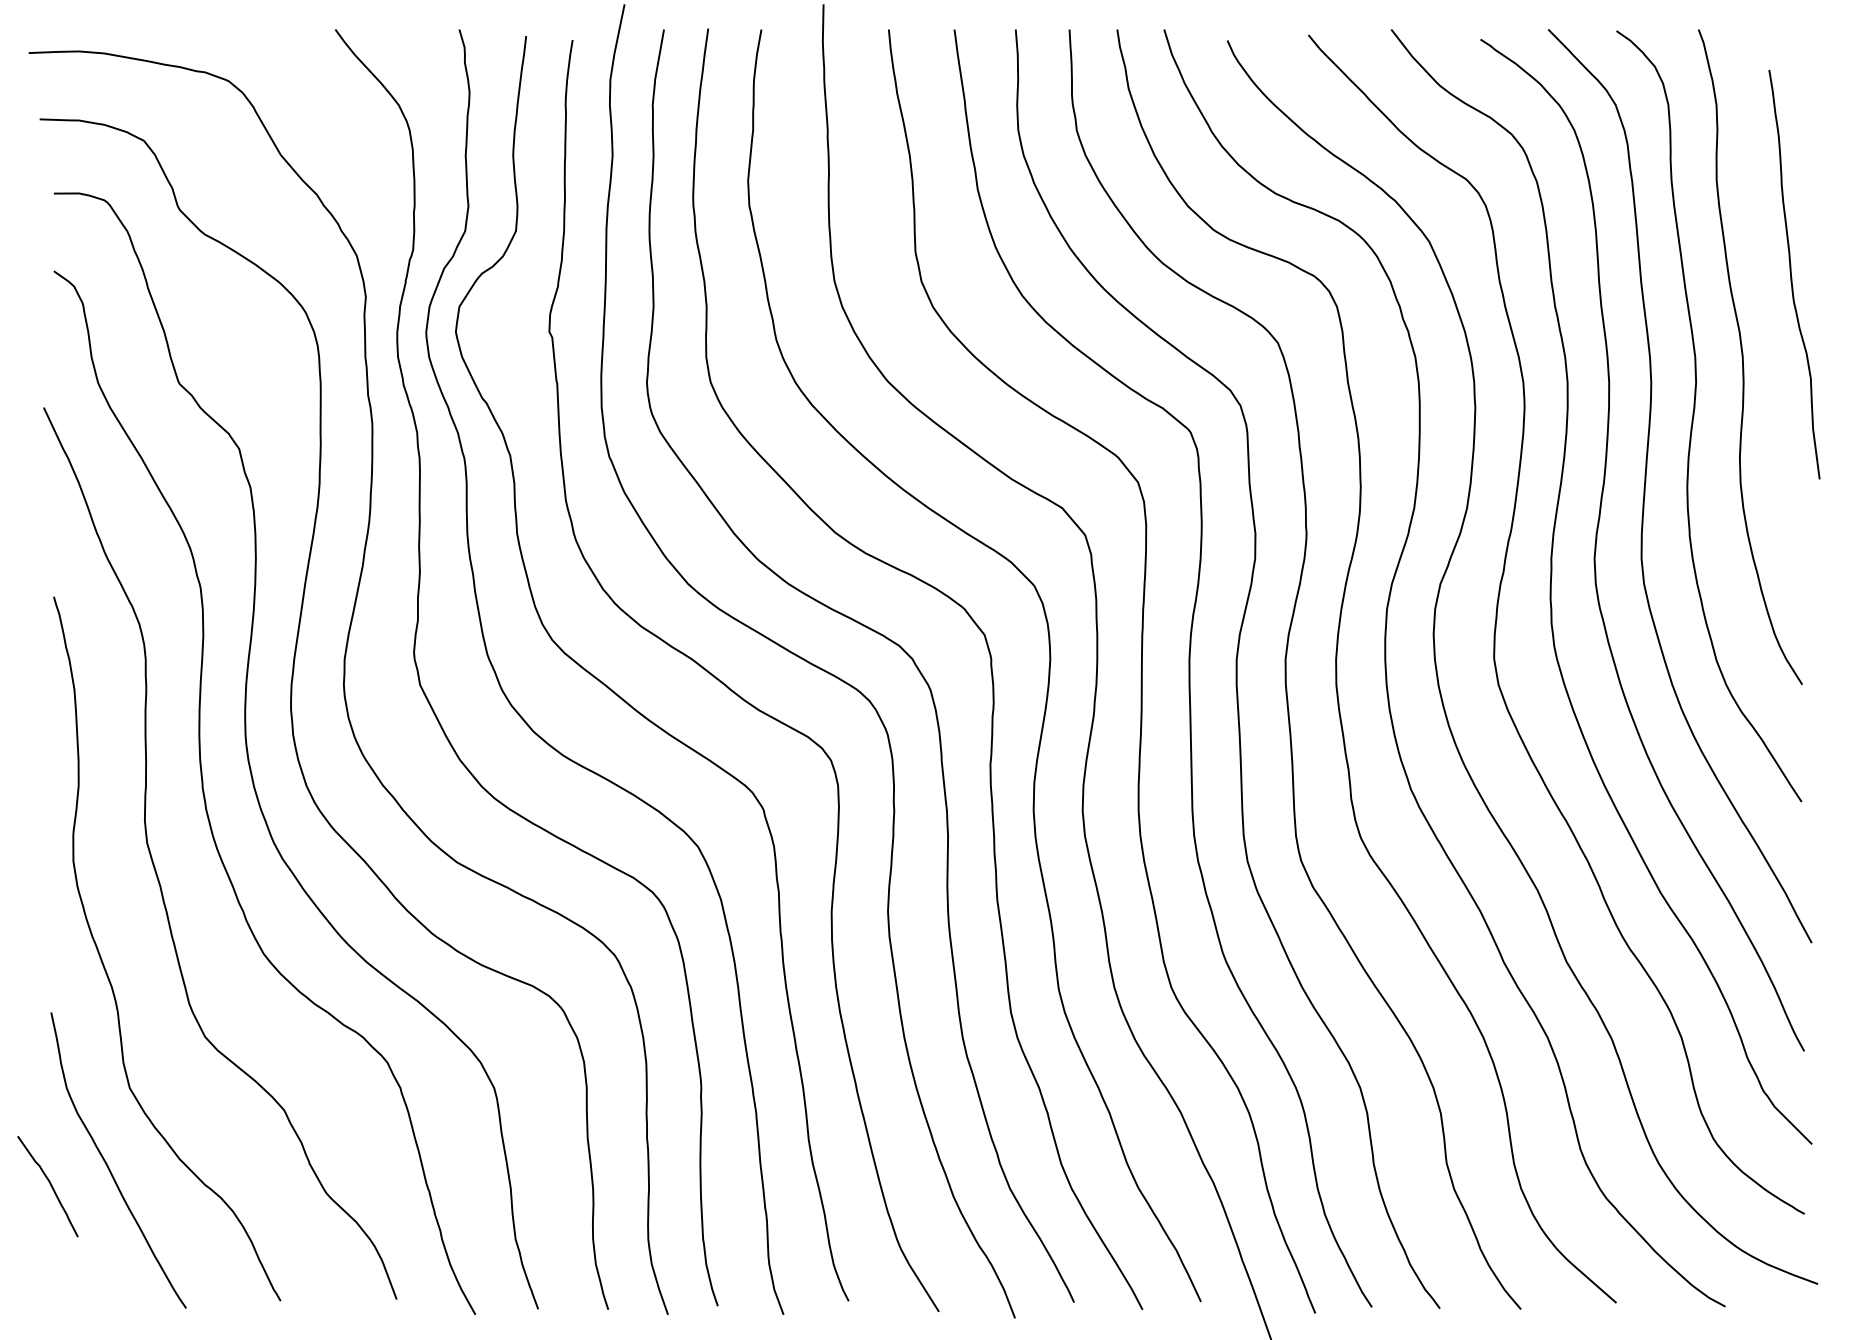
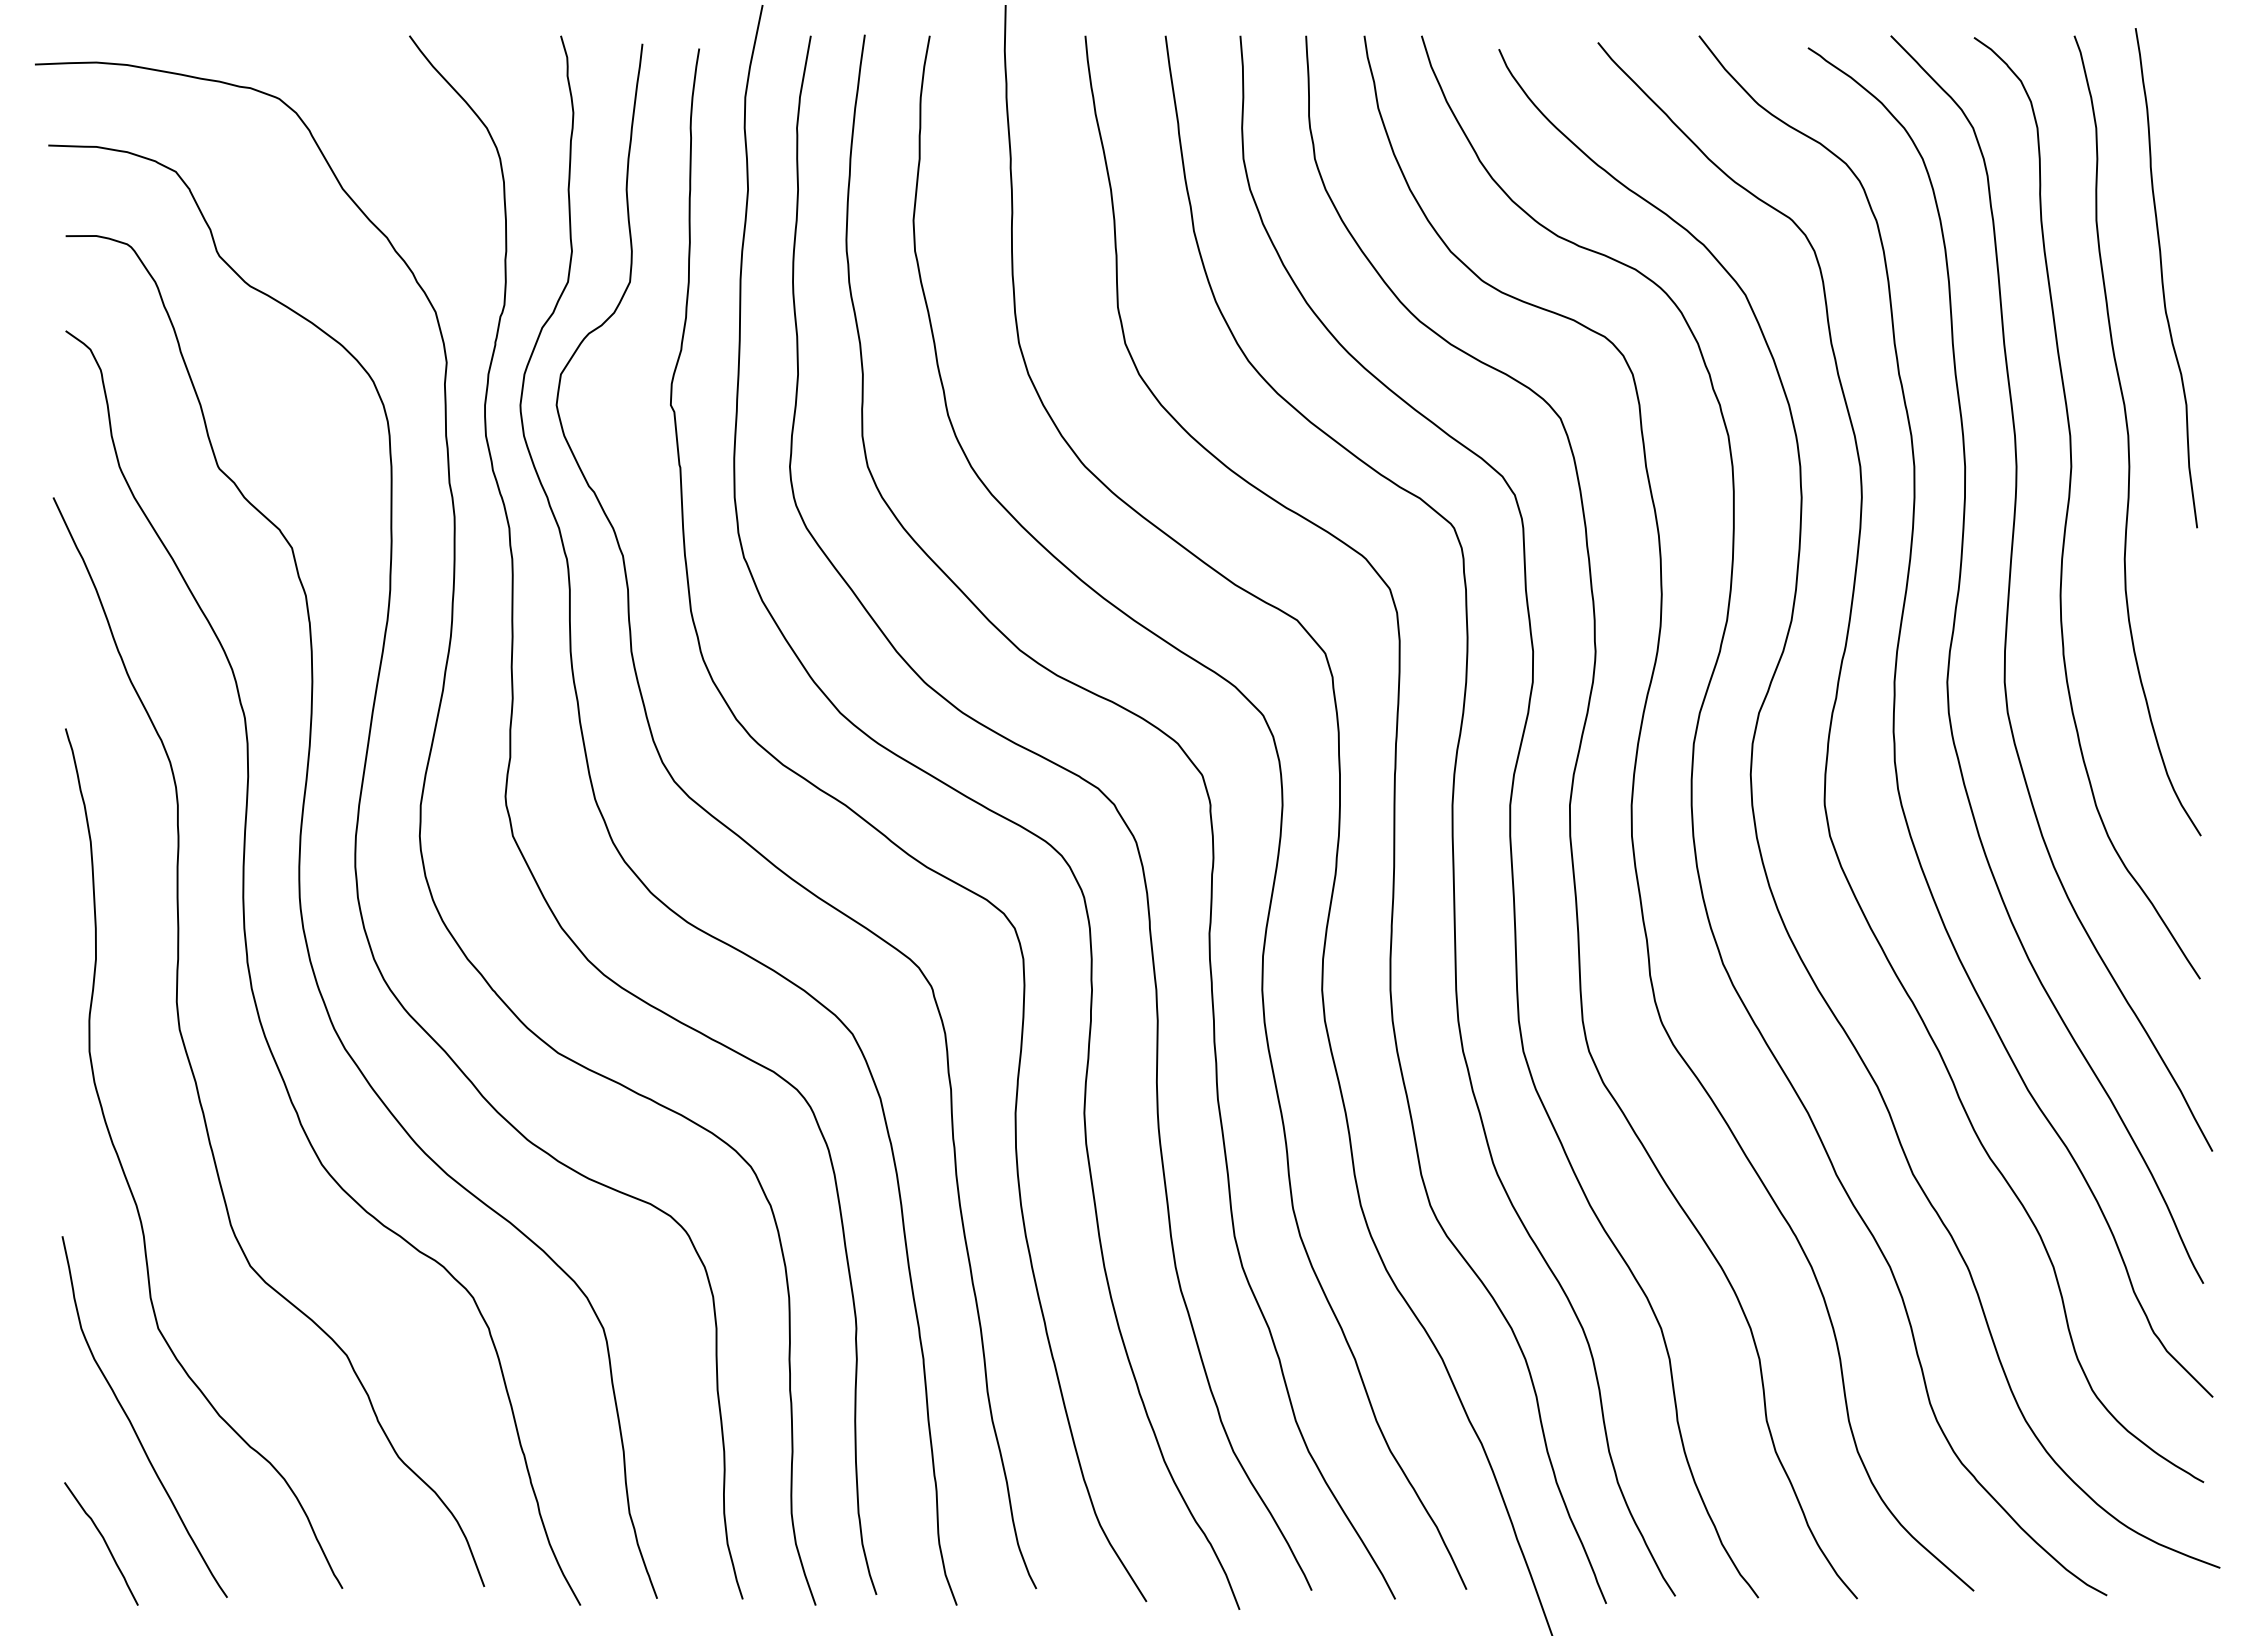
curve: (1792, 274) -> (2163, 278), moved
curve: (50, 1185) -> (104, 1542), moved

